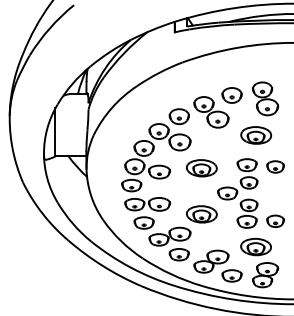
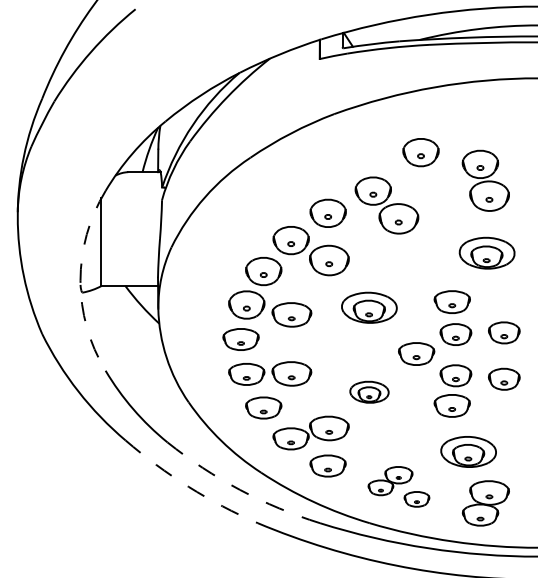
part: (231, 95) -> (419, 152), moved
part: (255, 135) -> (485, 253), moved
arc: (44, 153) -> (81, 280), solid -> dashed
part: (275, 166) -> (504, 332), moved
part: (201, 214) -> (368, 392), size x0.7
part: (275, 220) -> (504, 377), moved
part: (217, 265) -> (398, 485), size x0.7
arc: (103, 266) -> (189, 487), solid -> dashed
arc: (131, 267) -> (240, 489), solid -> dashed

